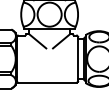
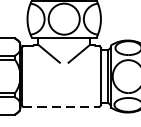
line: (47, 82) -> (61, 106), solid -> dashed

